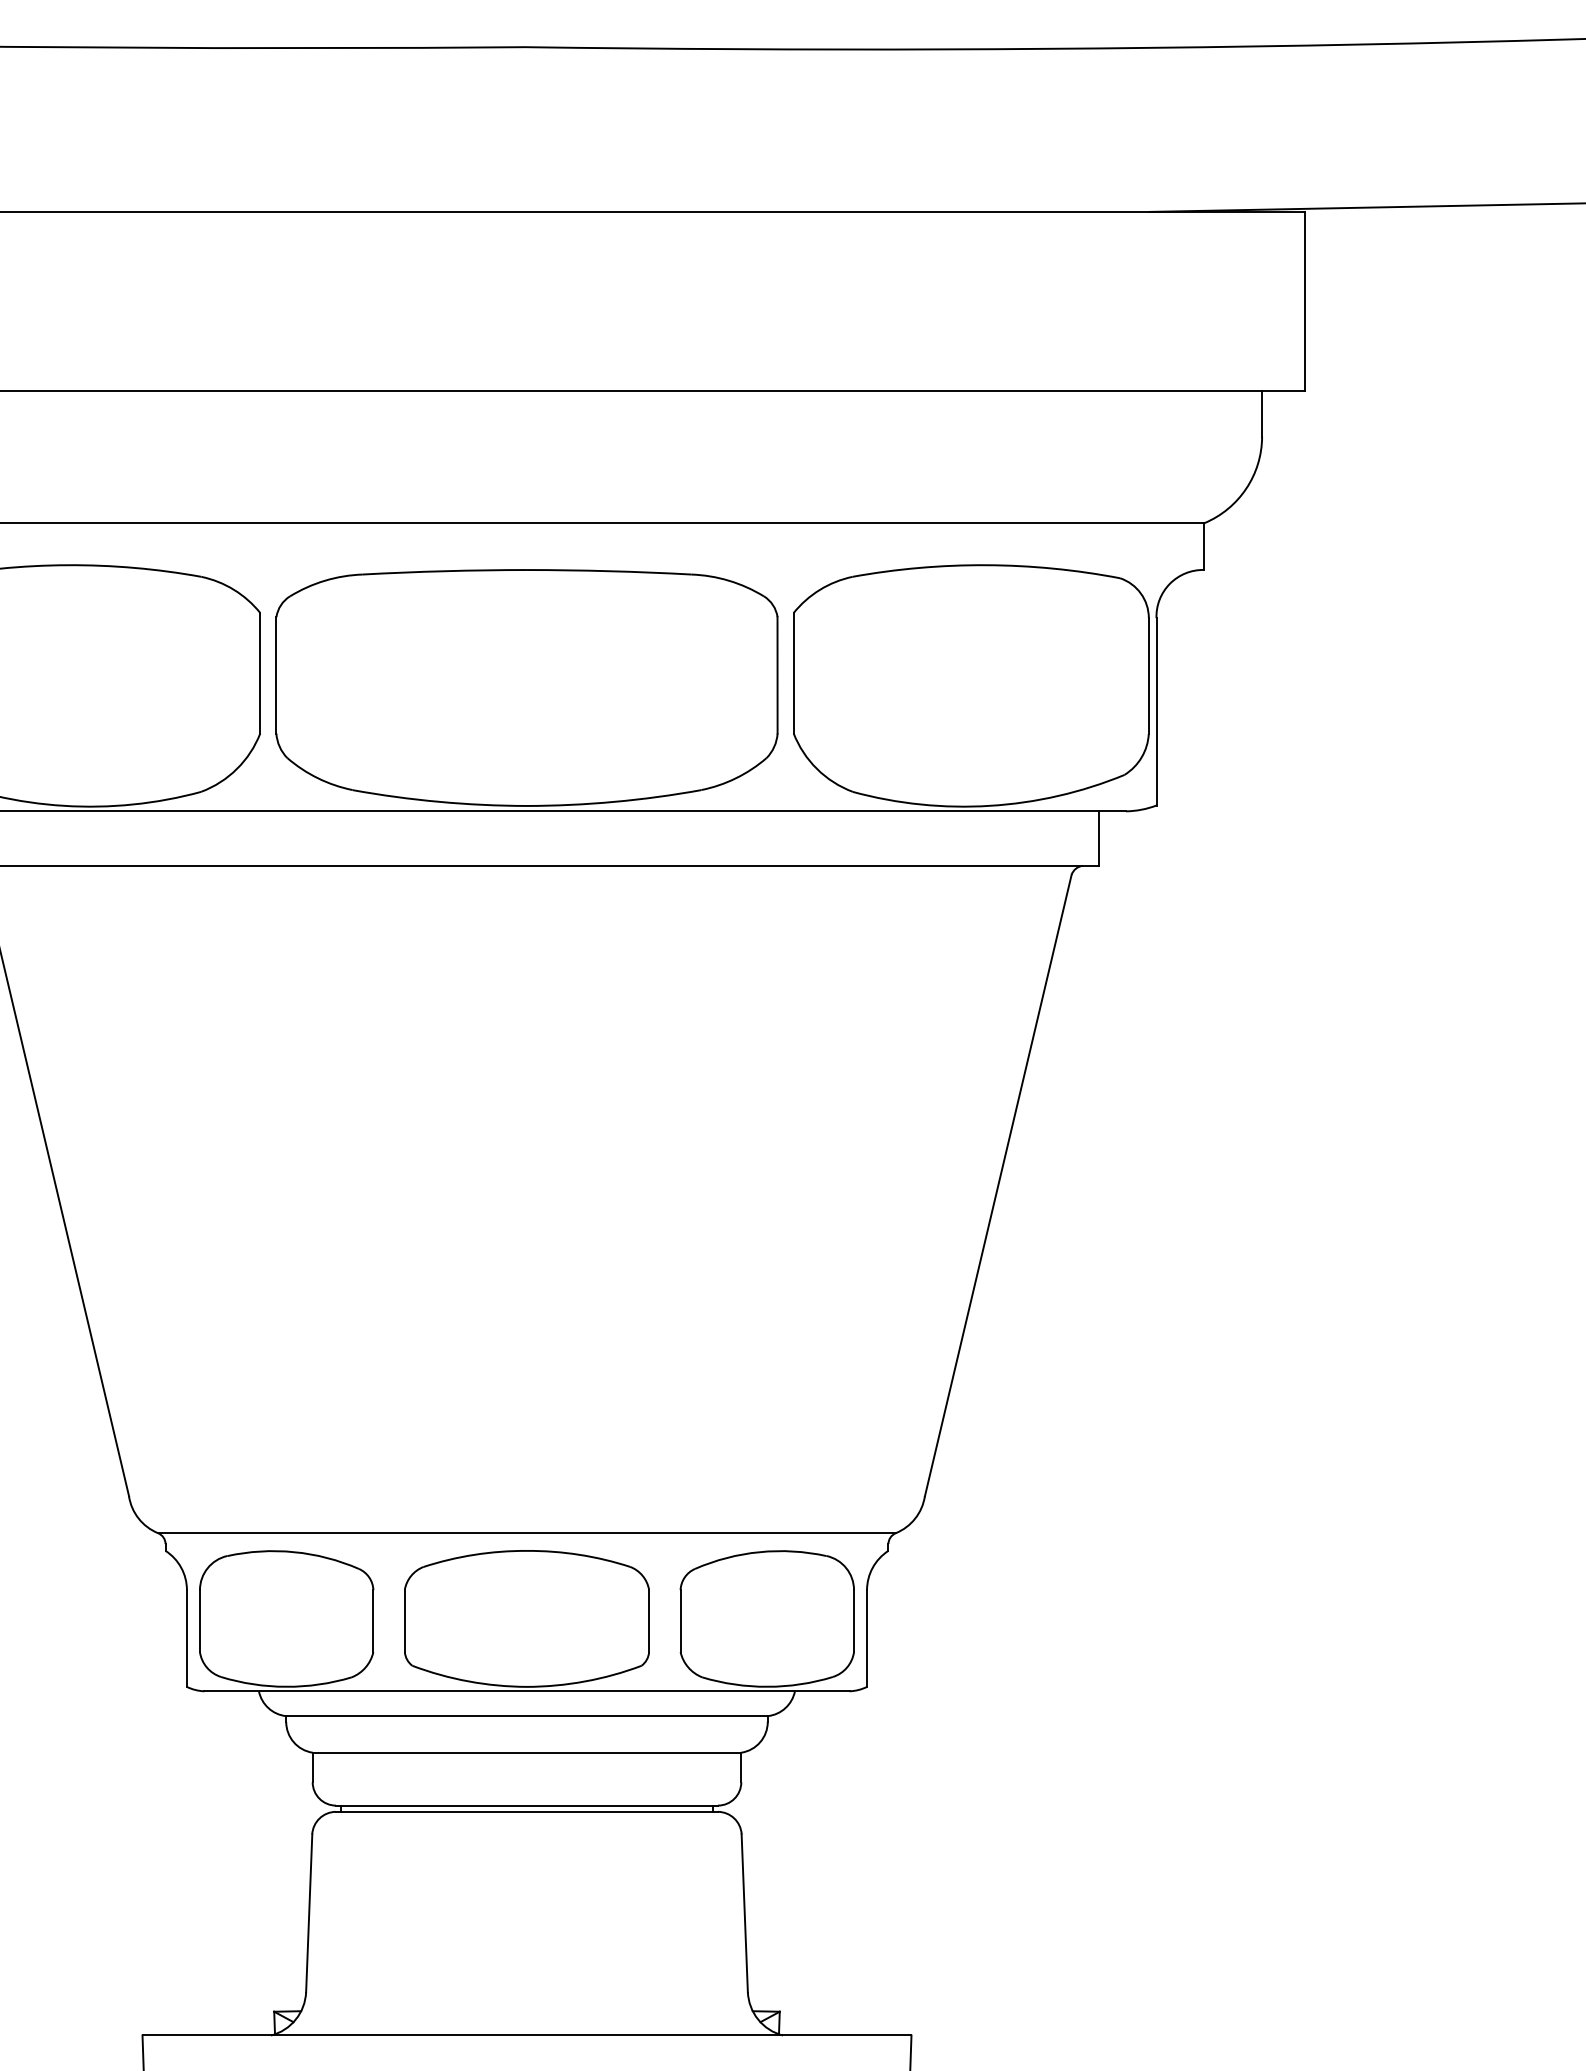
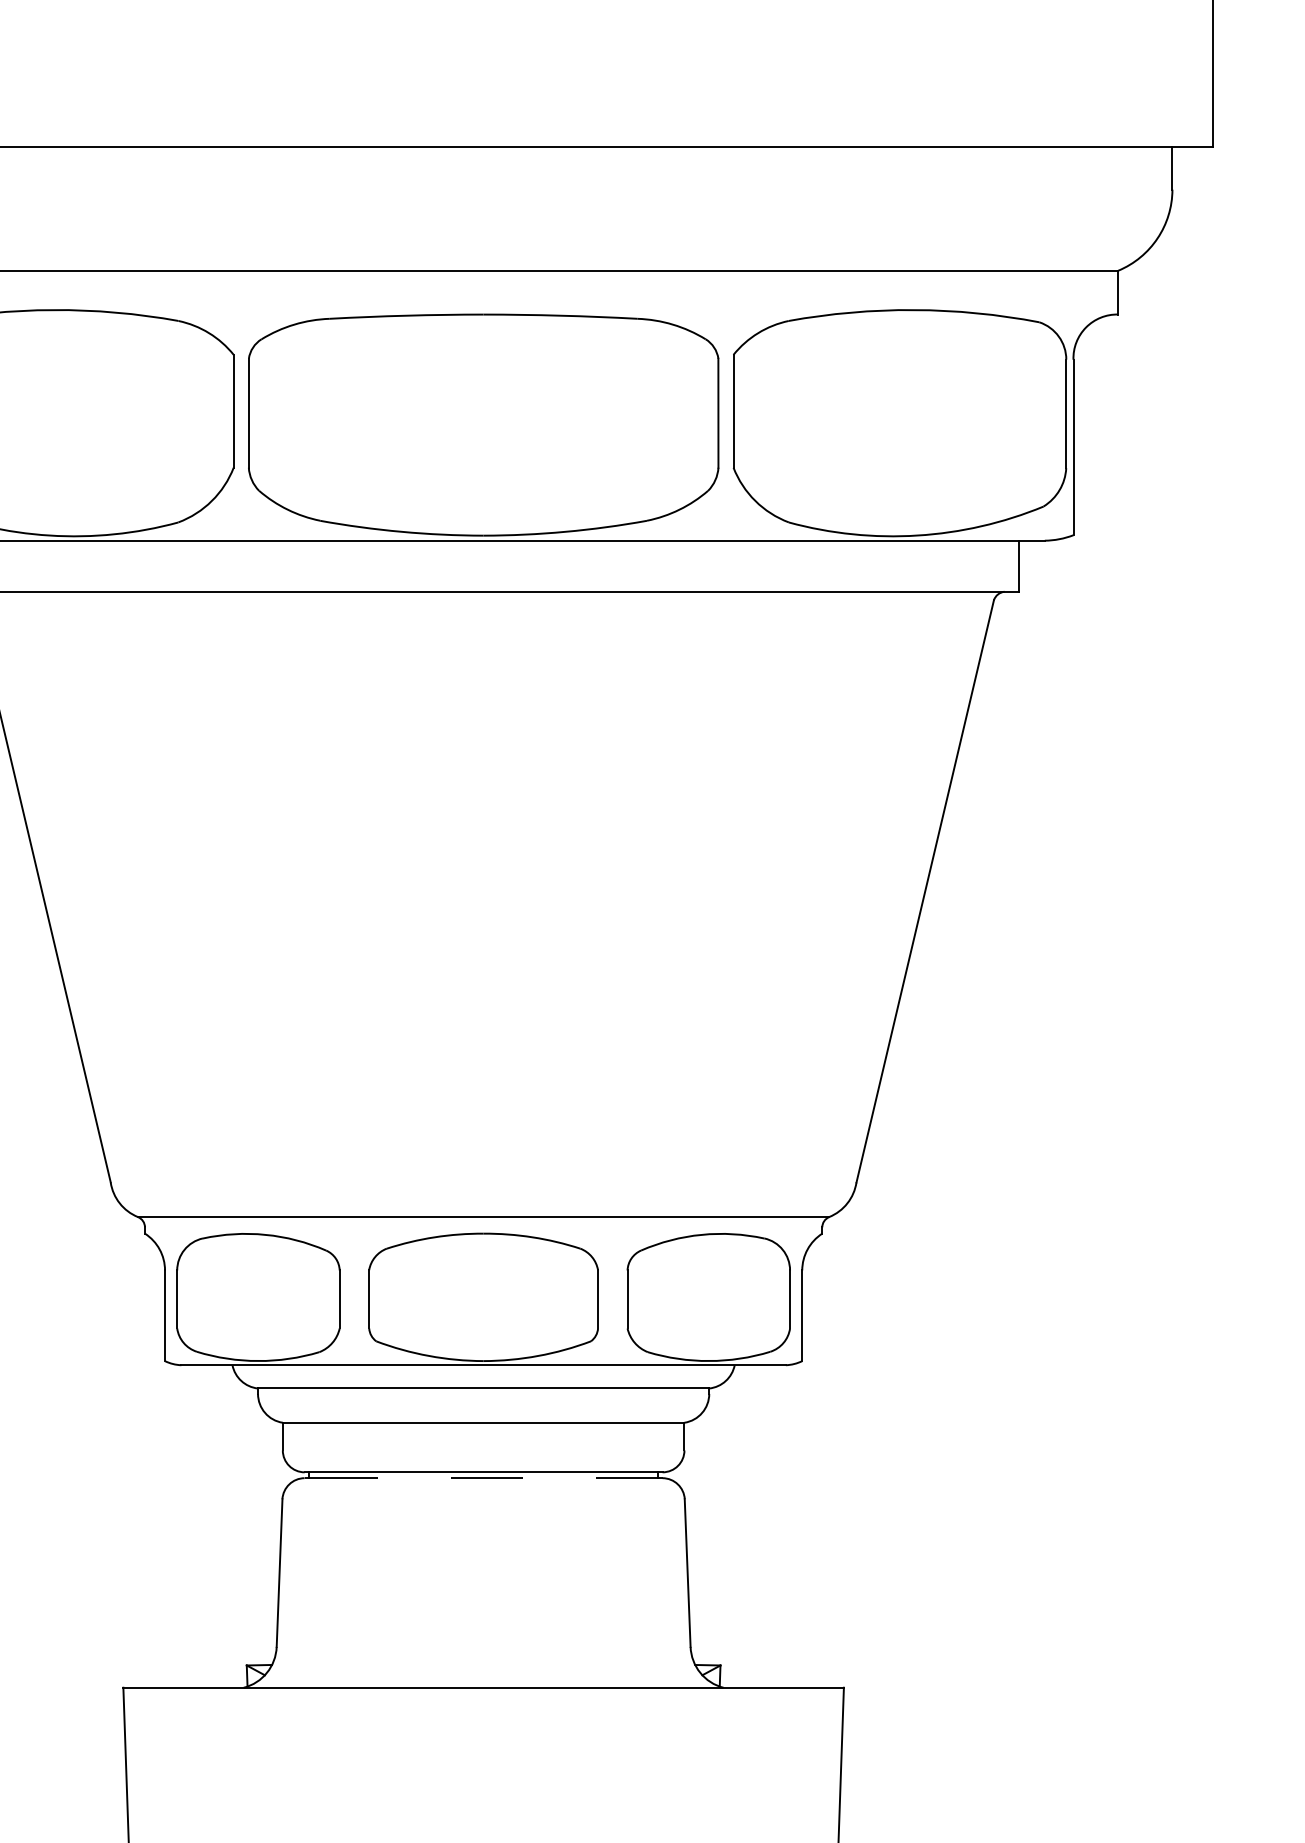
line: (527, 1811) -> (484, 1477), solid -> dashed

